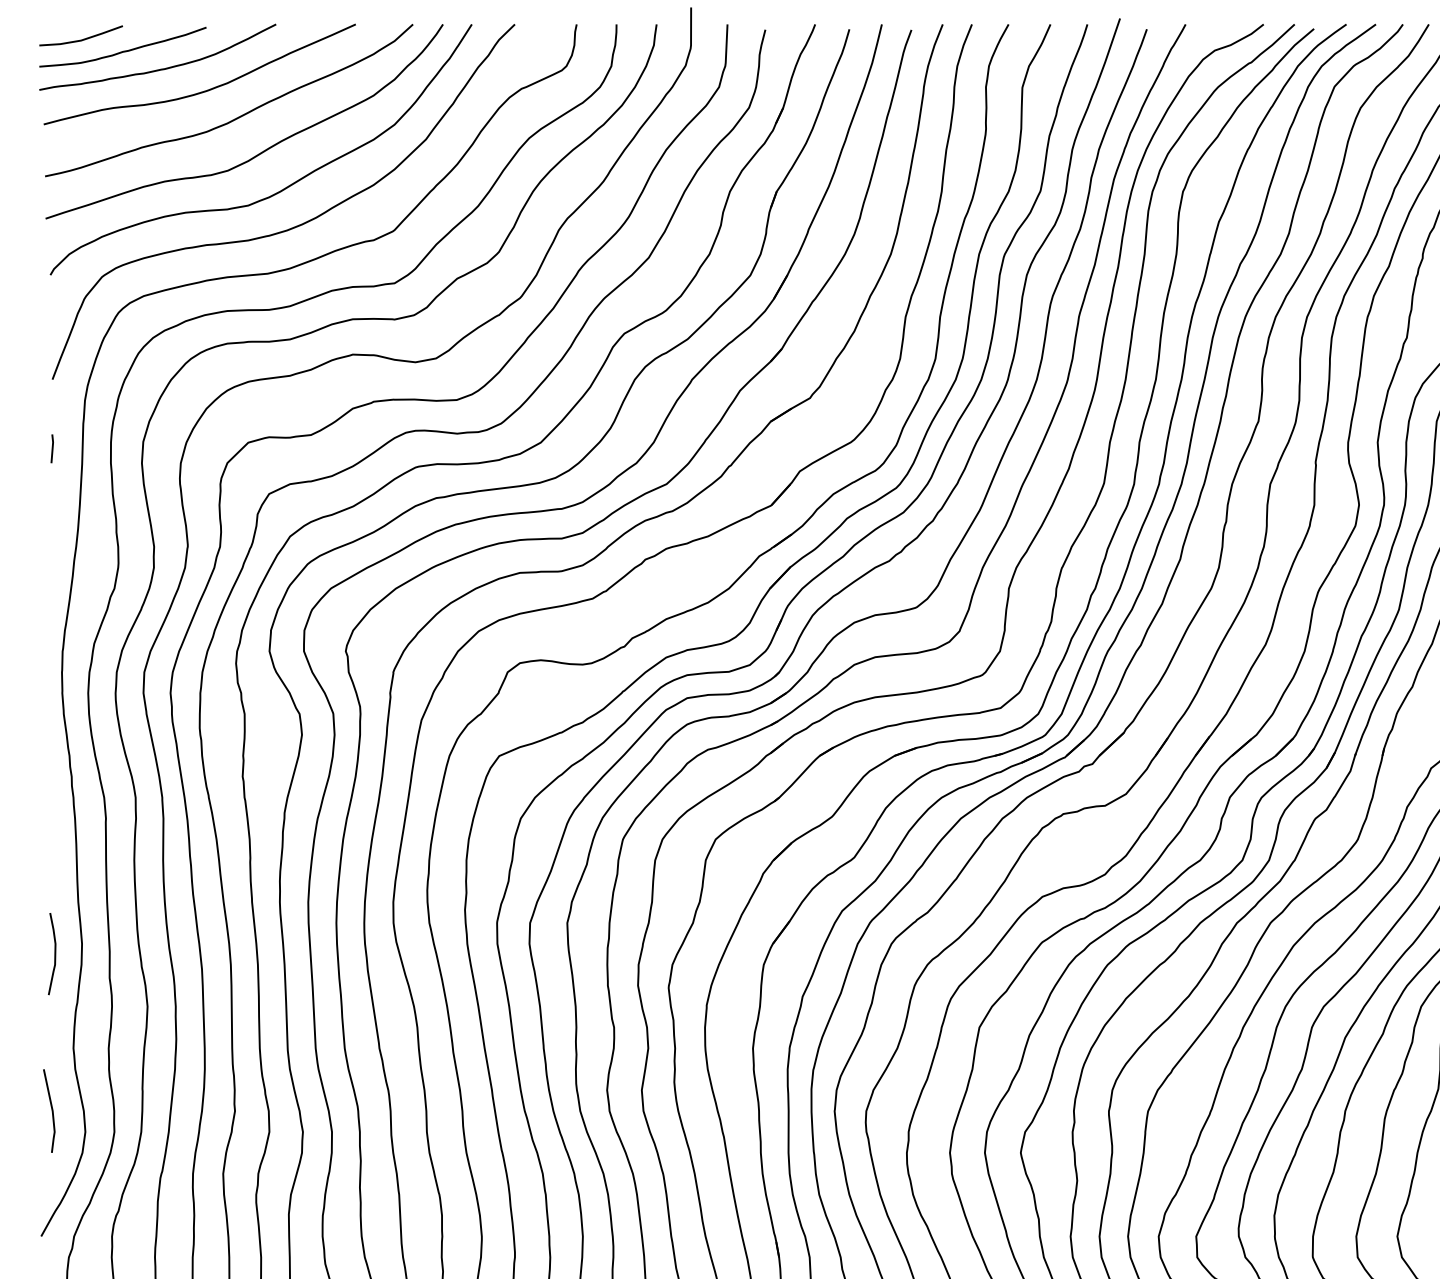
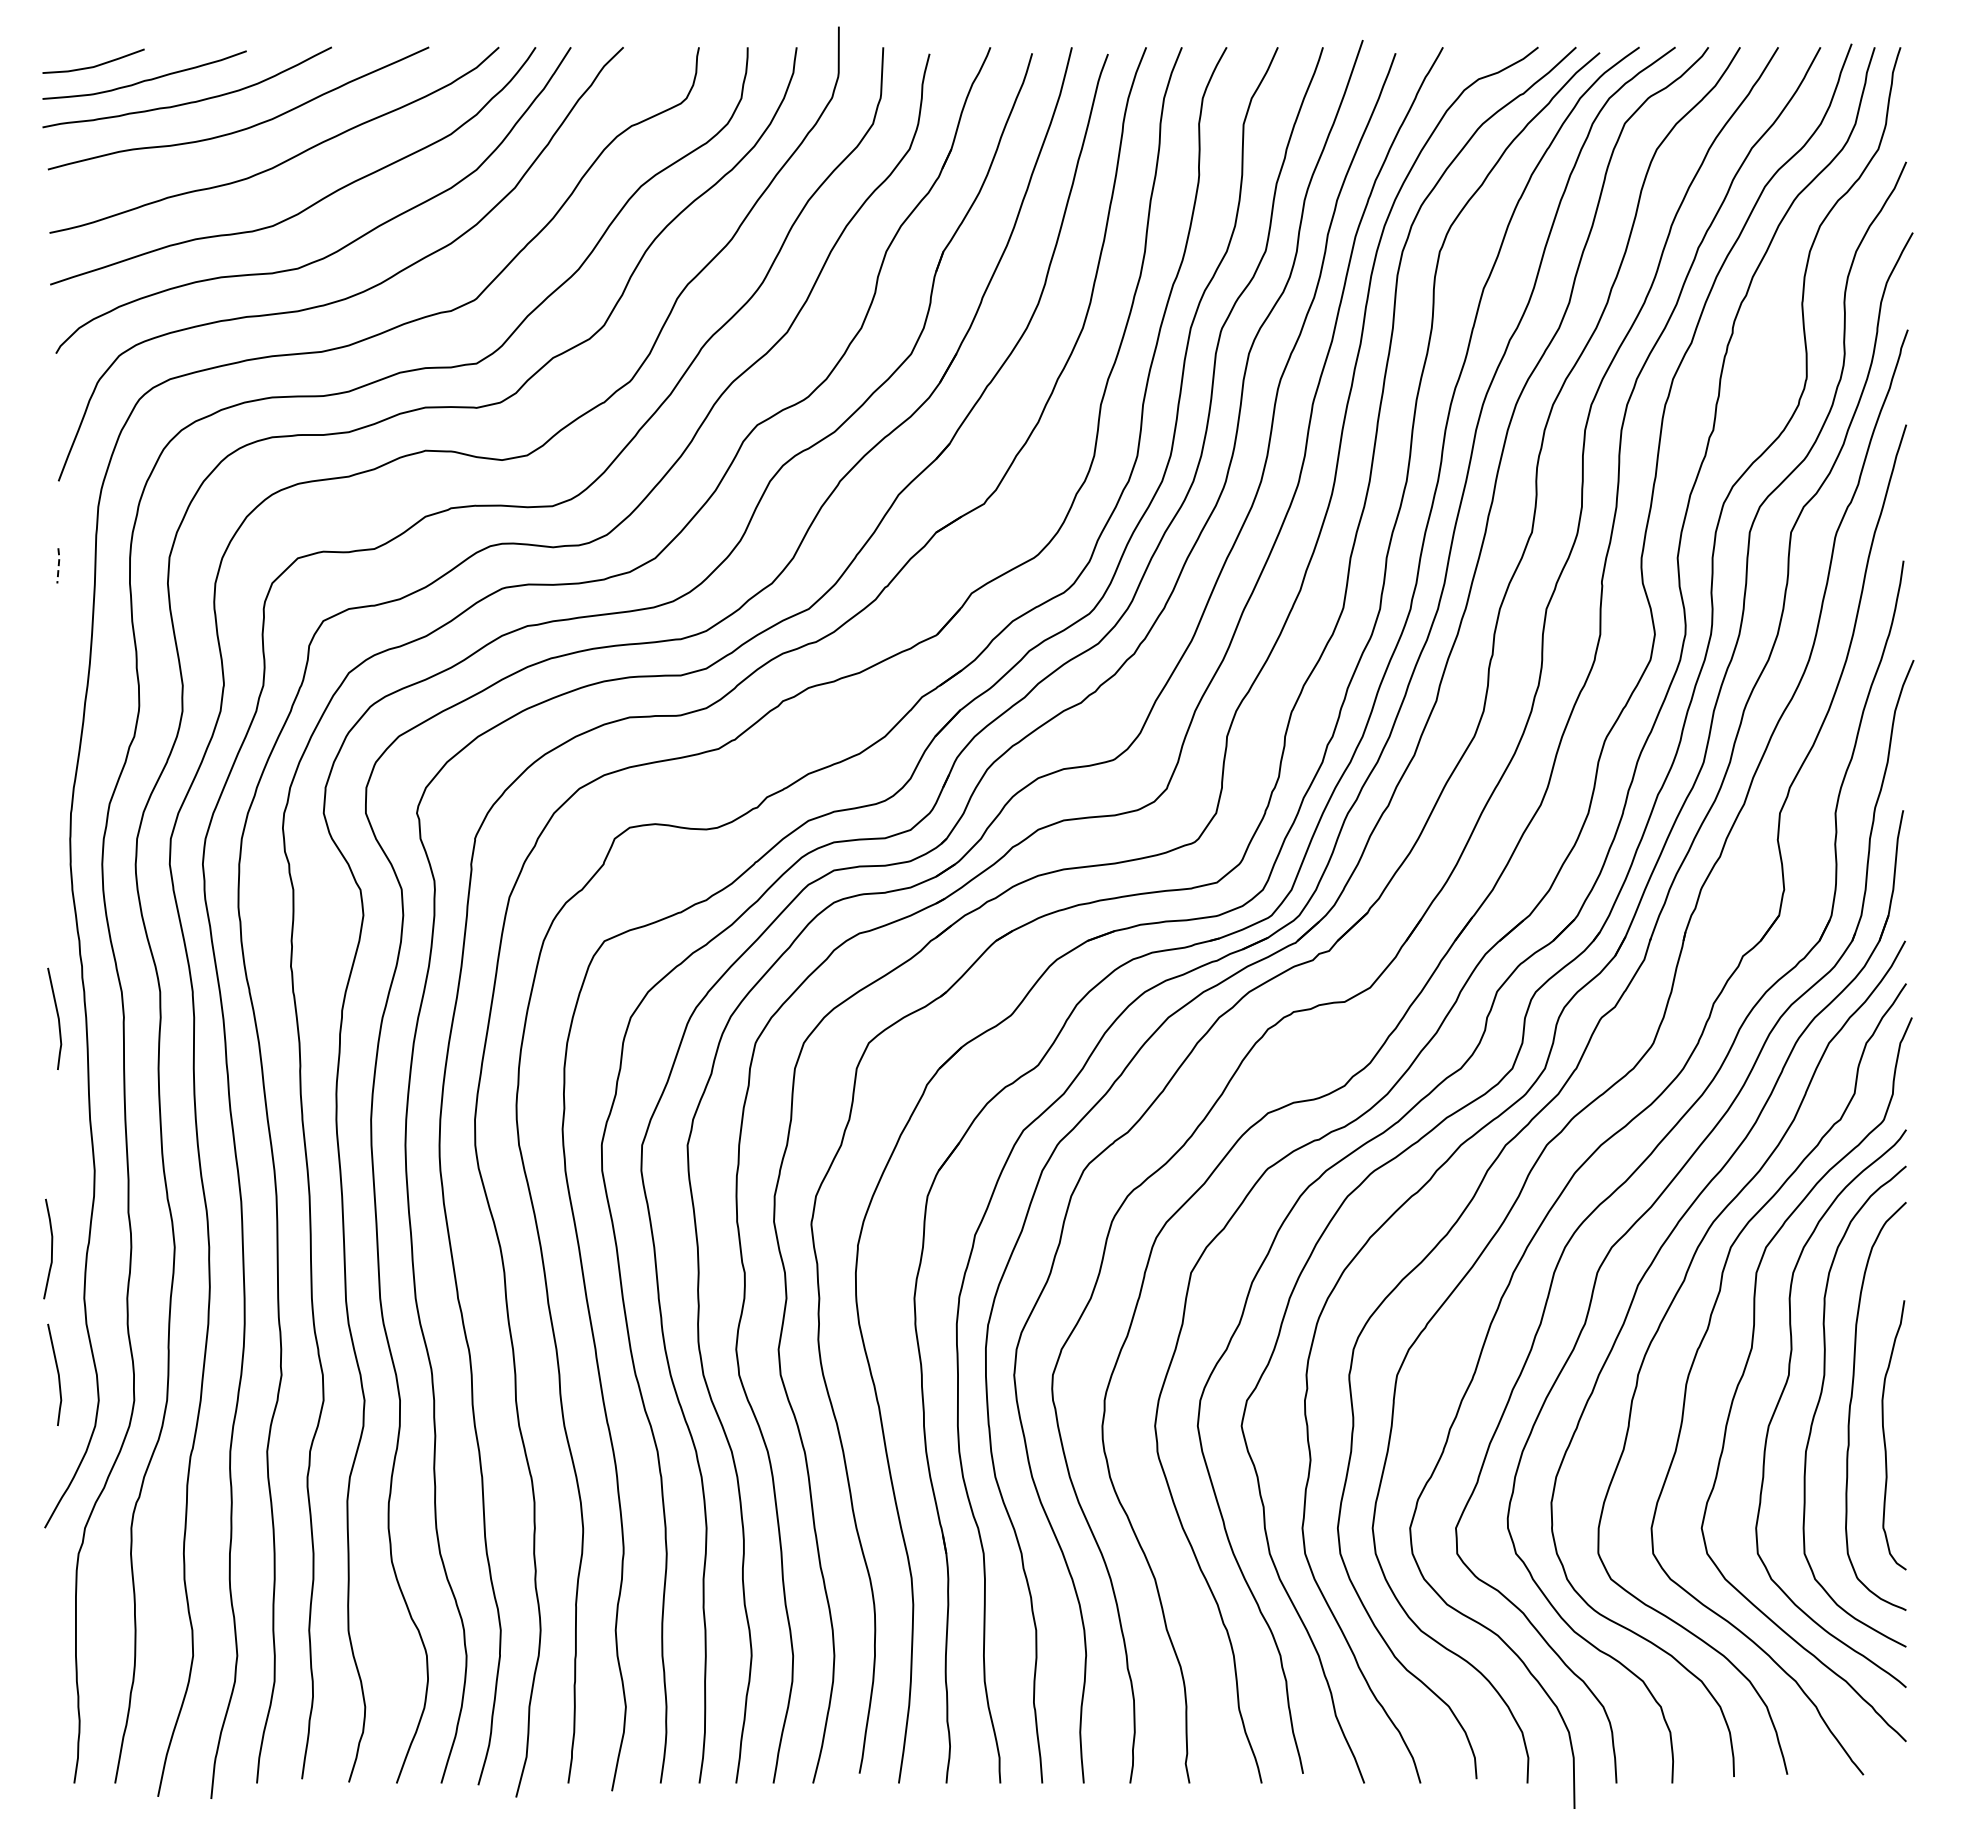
line: (52, 448) -> (58, 565), solid -> dashed
line: (51, 819) -> (57, 1018), added
curve: (54, 953) -> (51, 1248), moved

